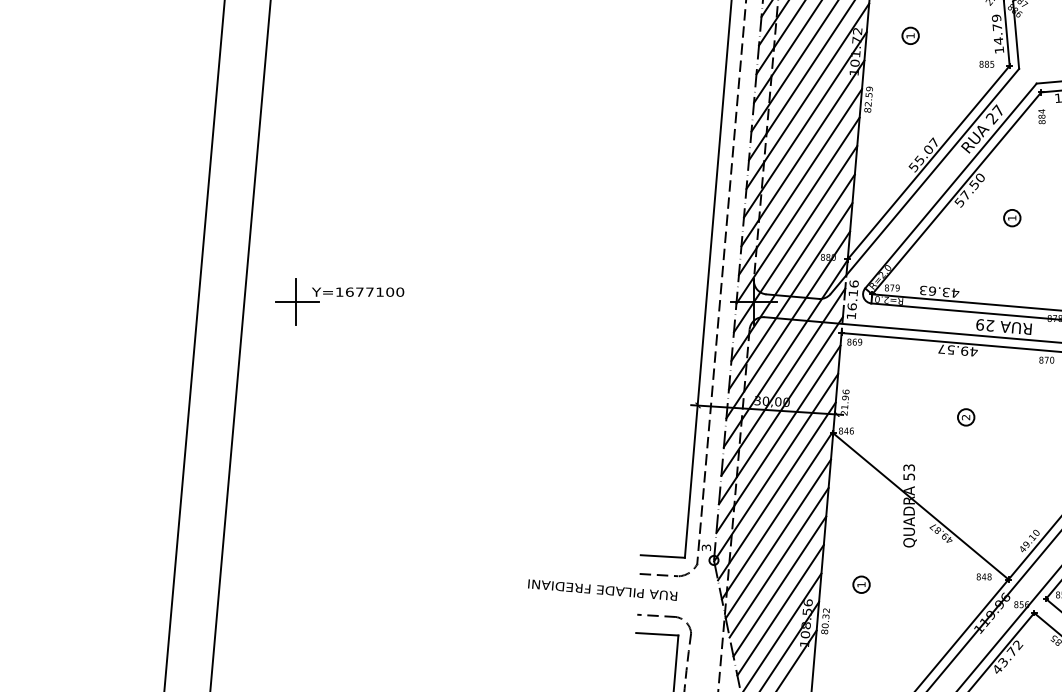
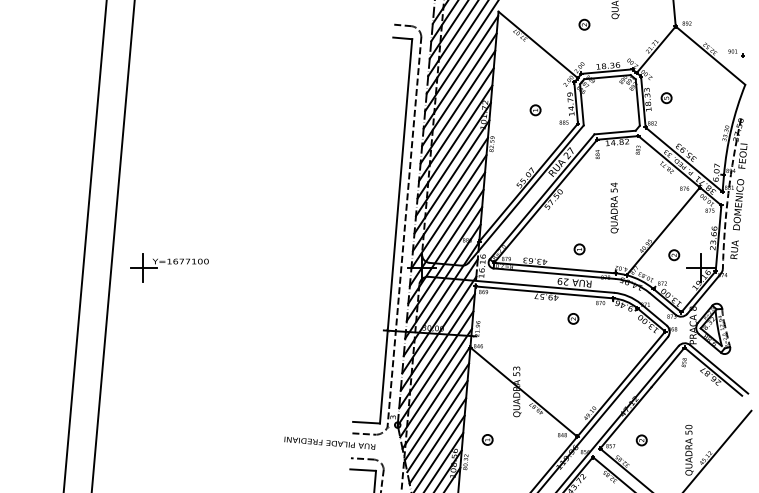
part: (910, 36) -> (535, 110), moved
part: (1012, 218) -> (579, 249), moved
part: (966, 416) -> (573, 318), moved

